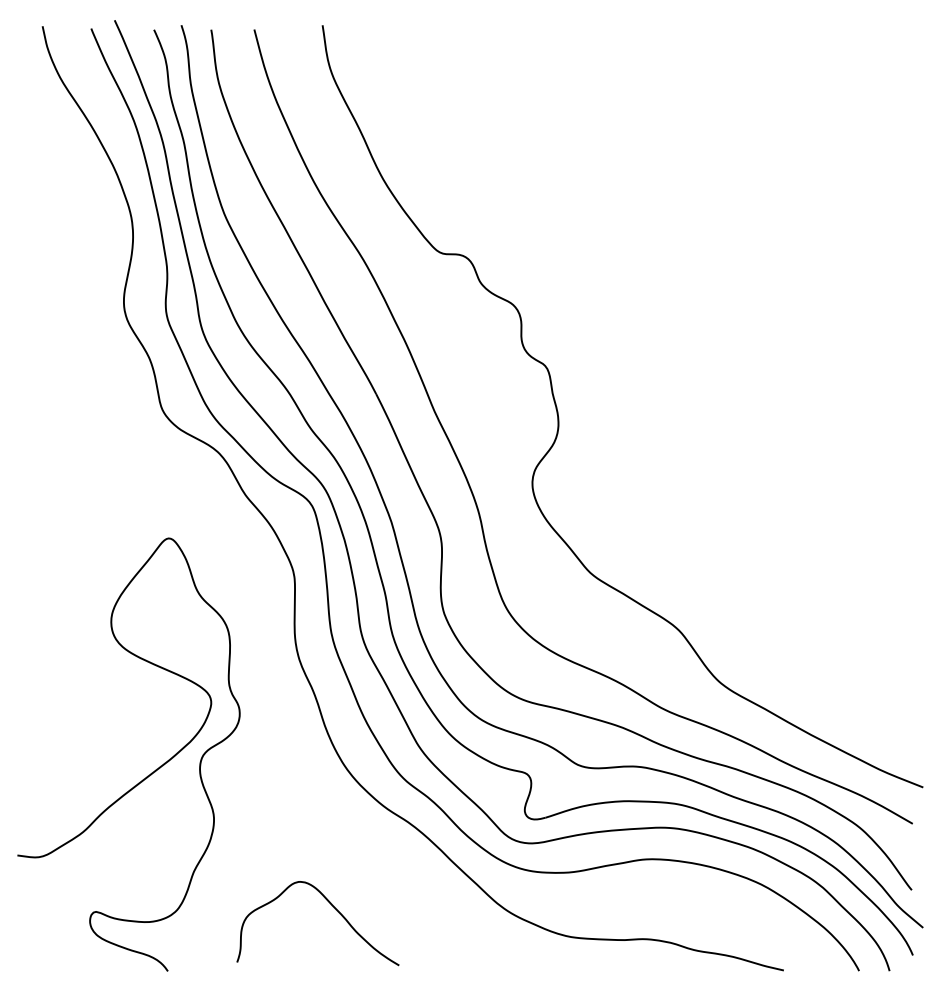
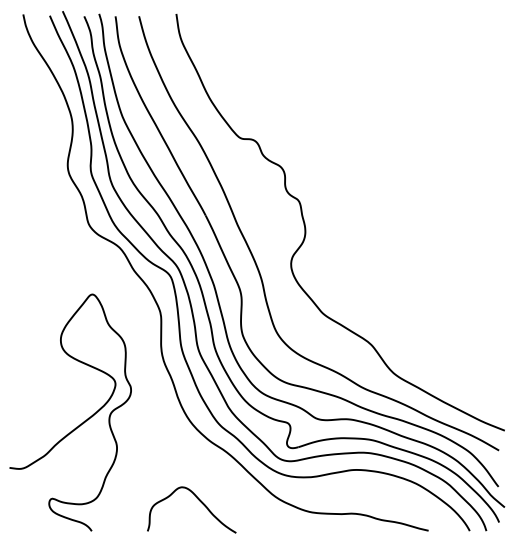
curve: (331, 907) -> (199, 501), moved

